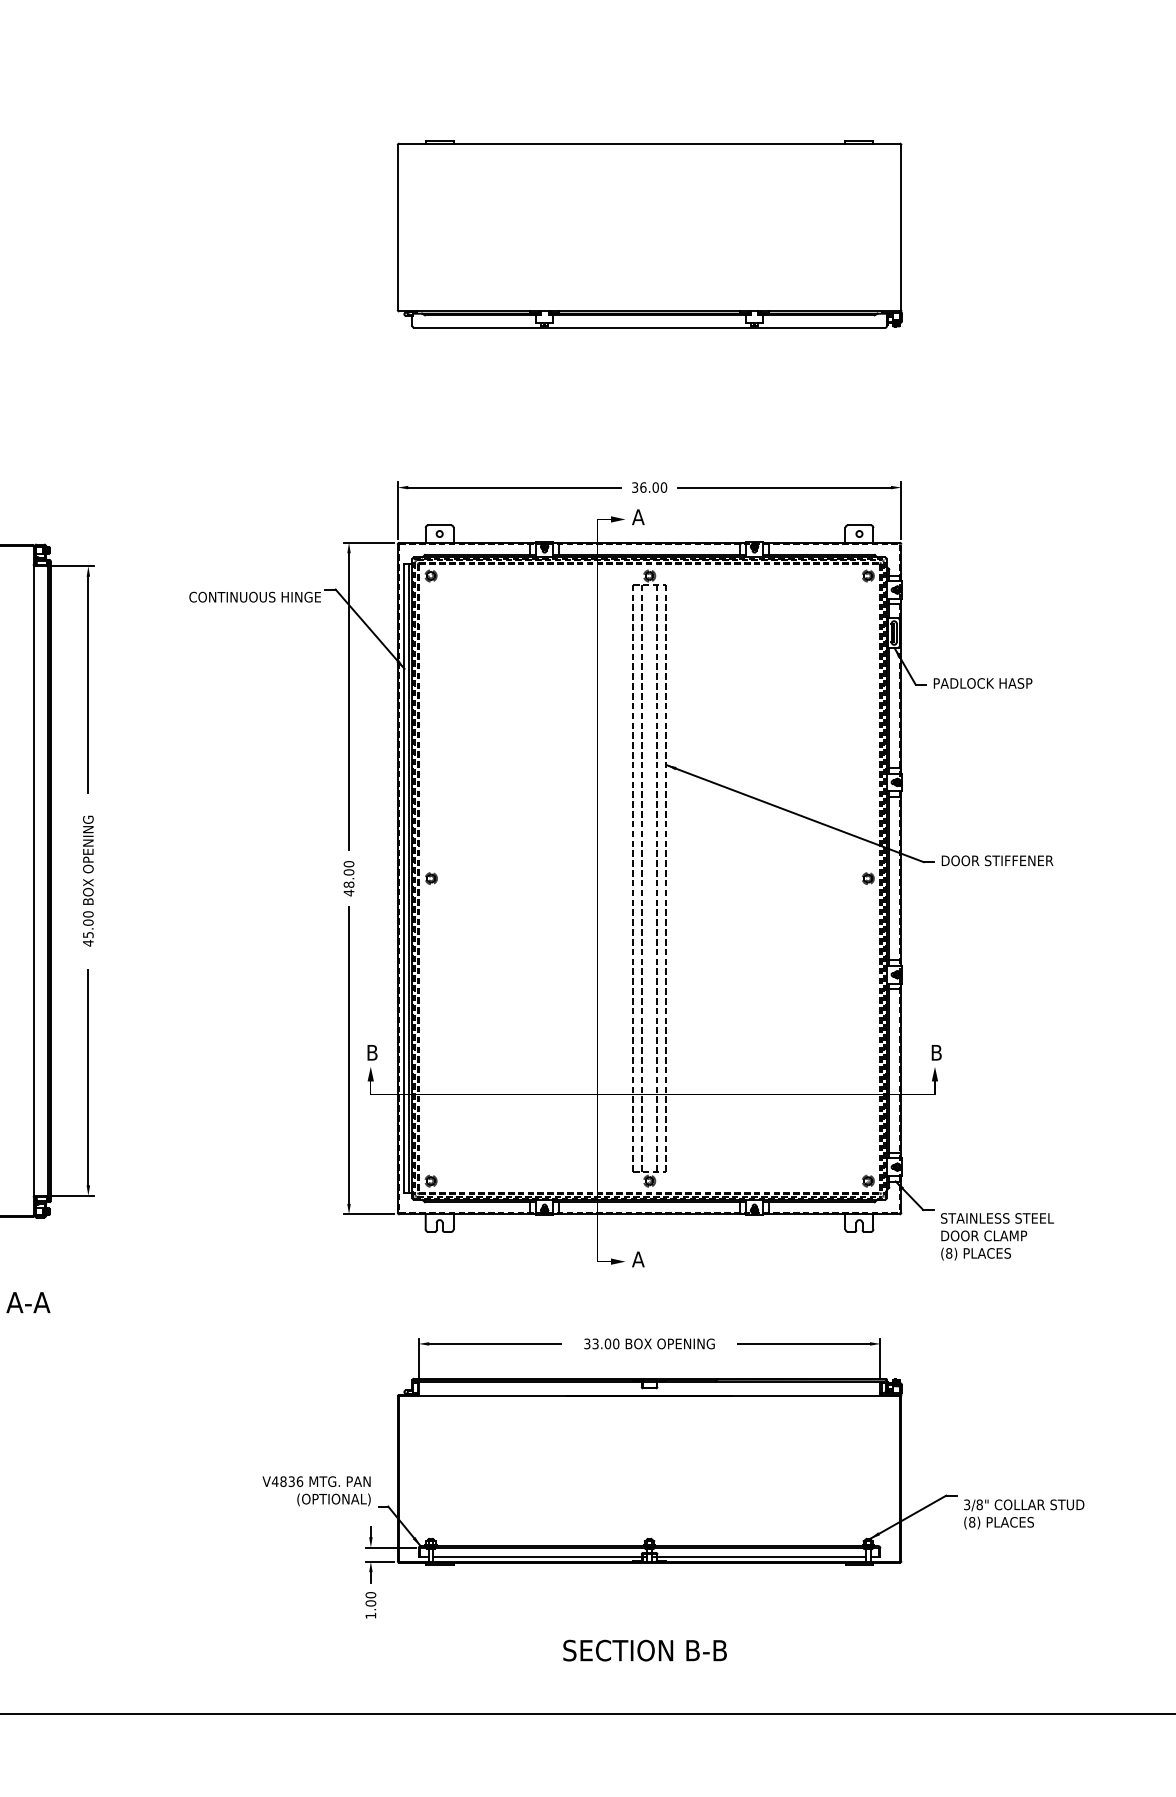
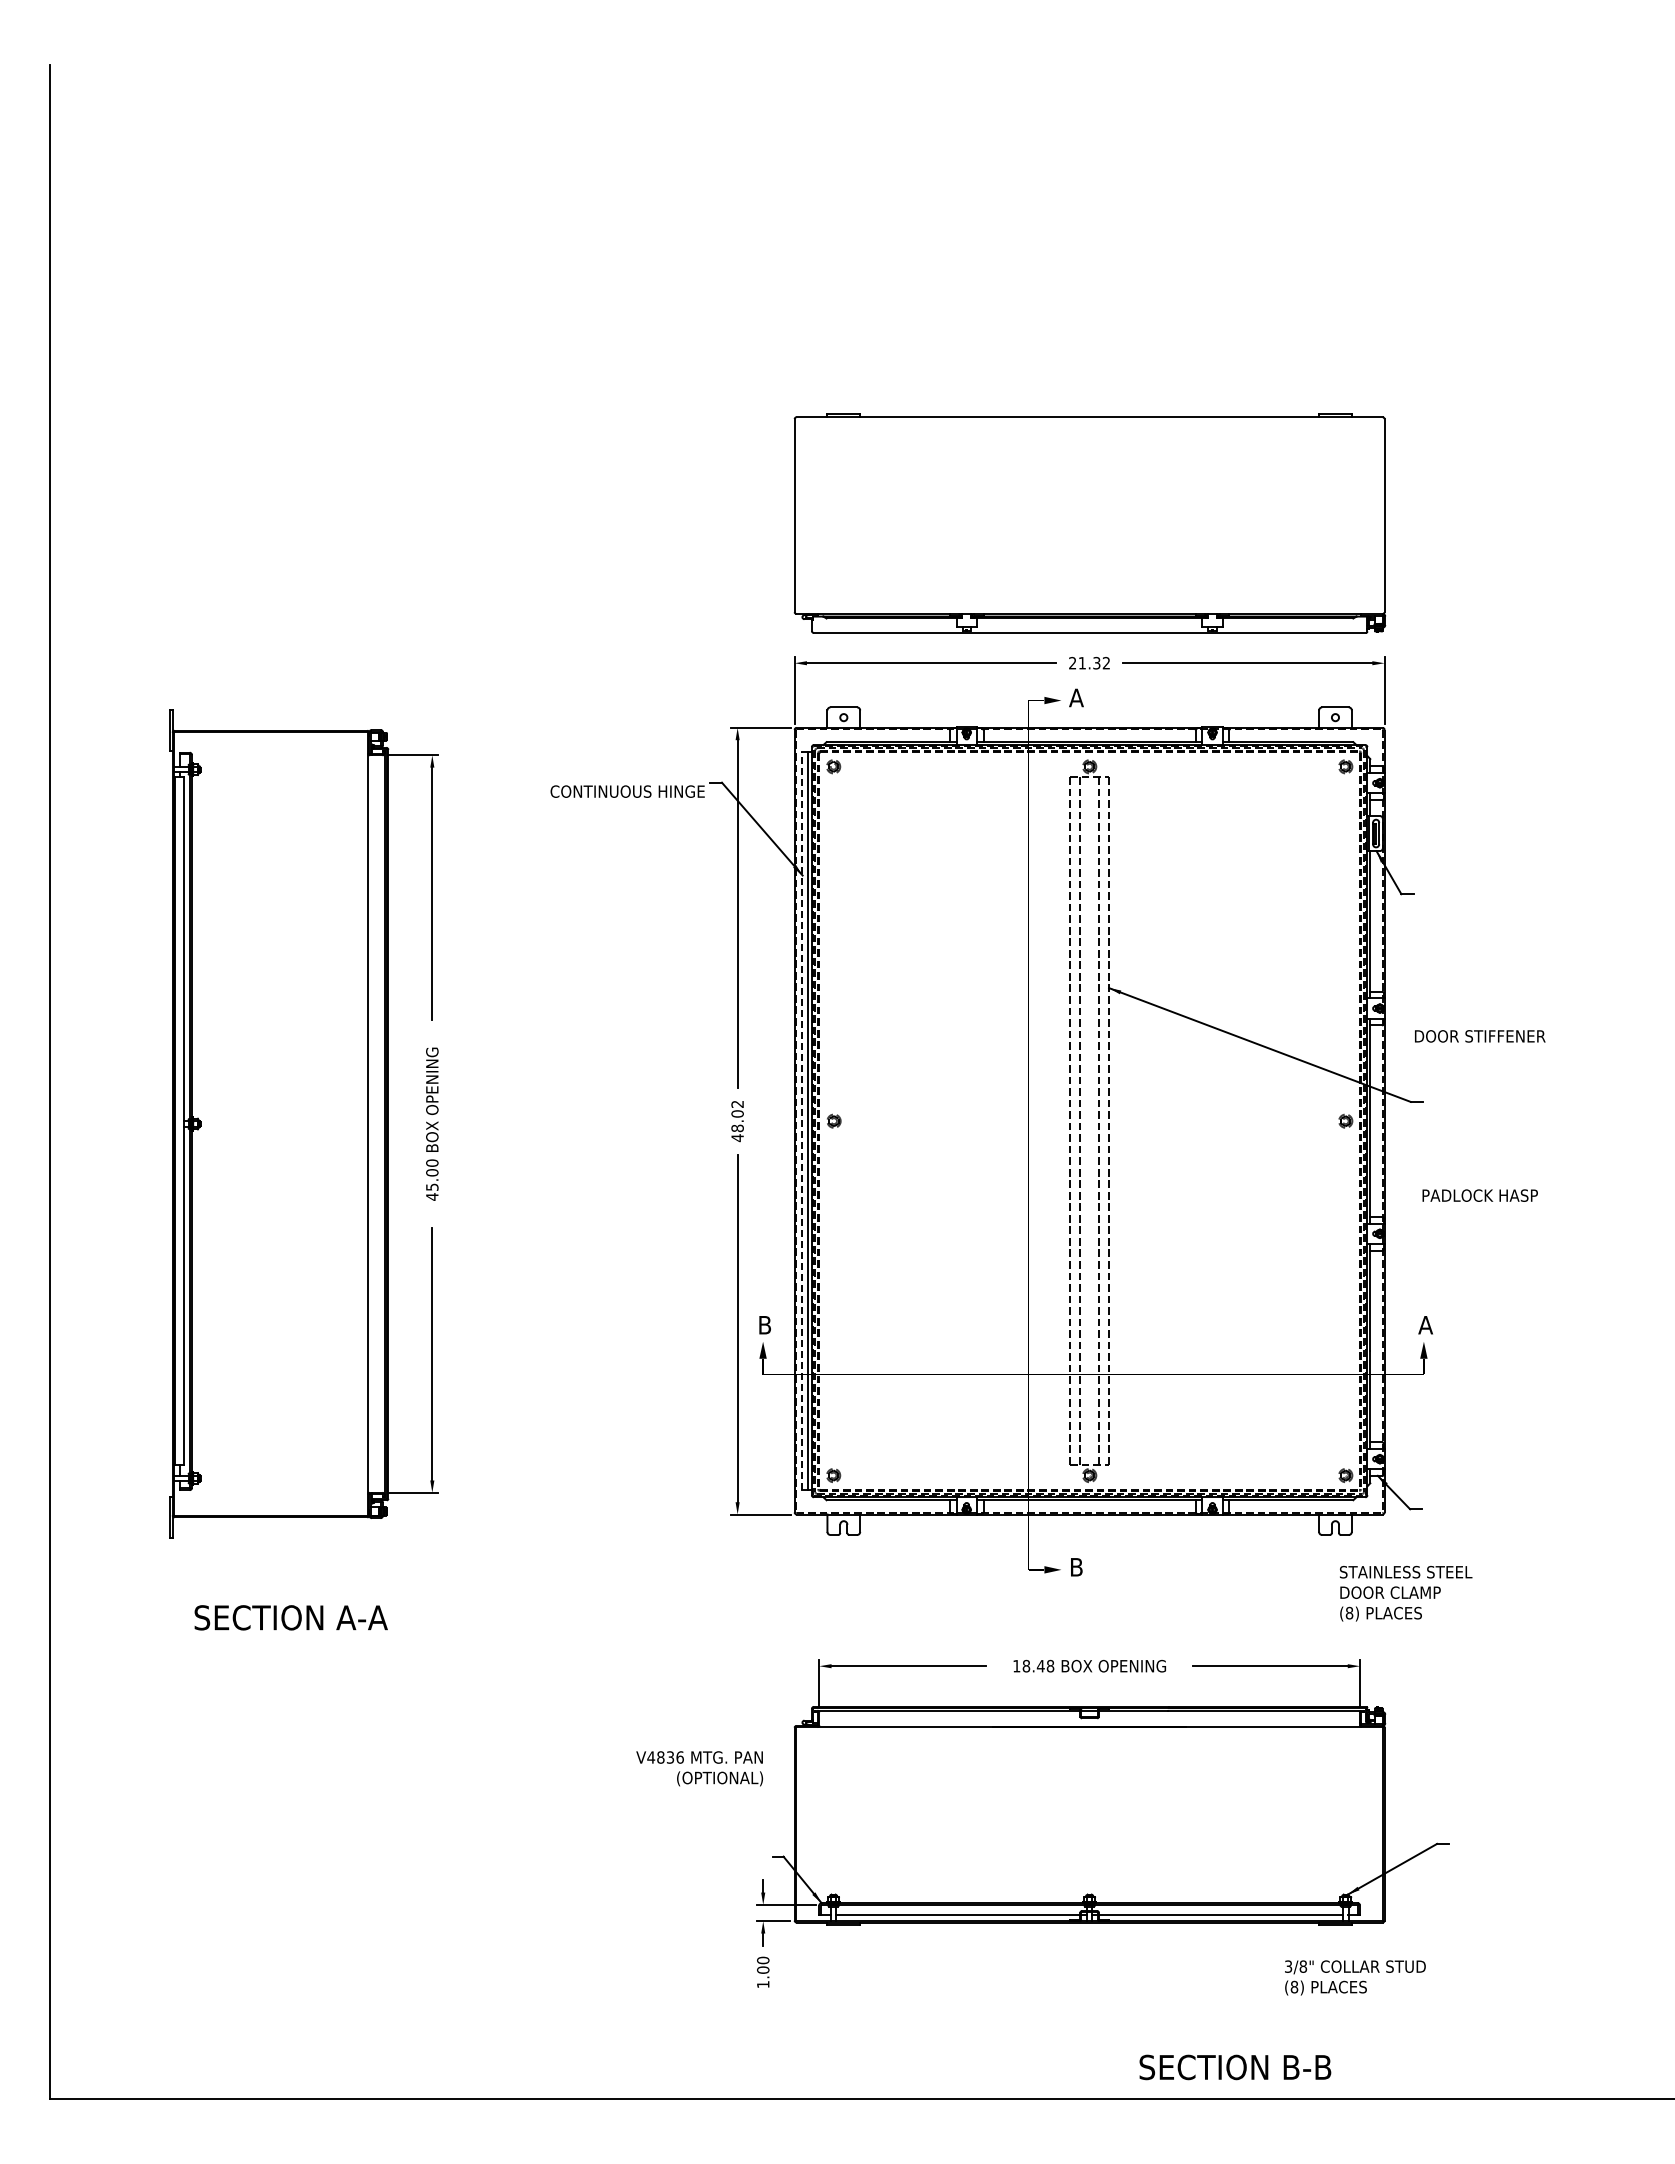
part: (649, 234) -> (1089, 523), moved
text: (649, 486) -> (1089, 662), 36.00 -> 21.32
text: (982, 683) -> (1479, 1195), moved
text: (997, 860) -> (1480, 1036), moved
text: (348, 864) -> (737, 1104), 48.00 -> 48.02
line: (404, 878) -> (802, 1121), solid -> dashed
text: (936, 1053) -> (1425, 1325), B -> A
text: (997, 1236) -> (1406, 1593), moved
text: (638, 1259) -> (1076, 1567), A -> B
text: (601, 1343) -> (1033, 1665), 33.00 -> 18.48
text: (316, 1491) -> (699, 1768), moved
text: (1024, 1514) -> (1355, 1977), moved
text: (645, 1650) -> (1235, 2067), moved

